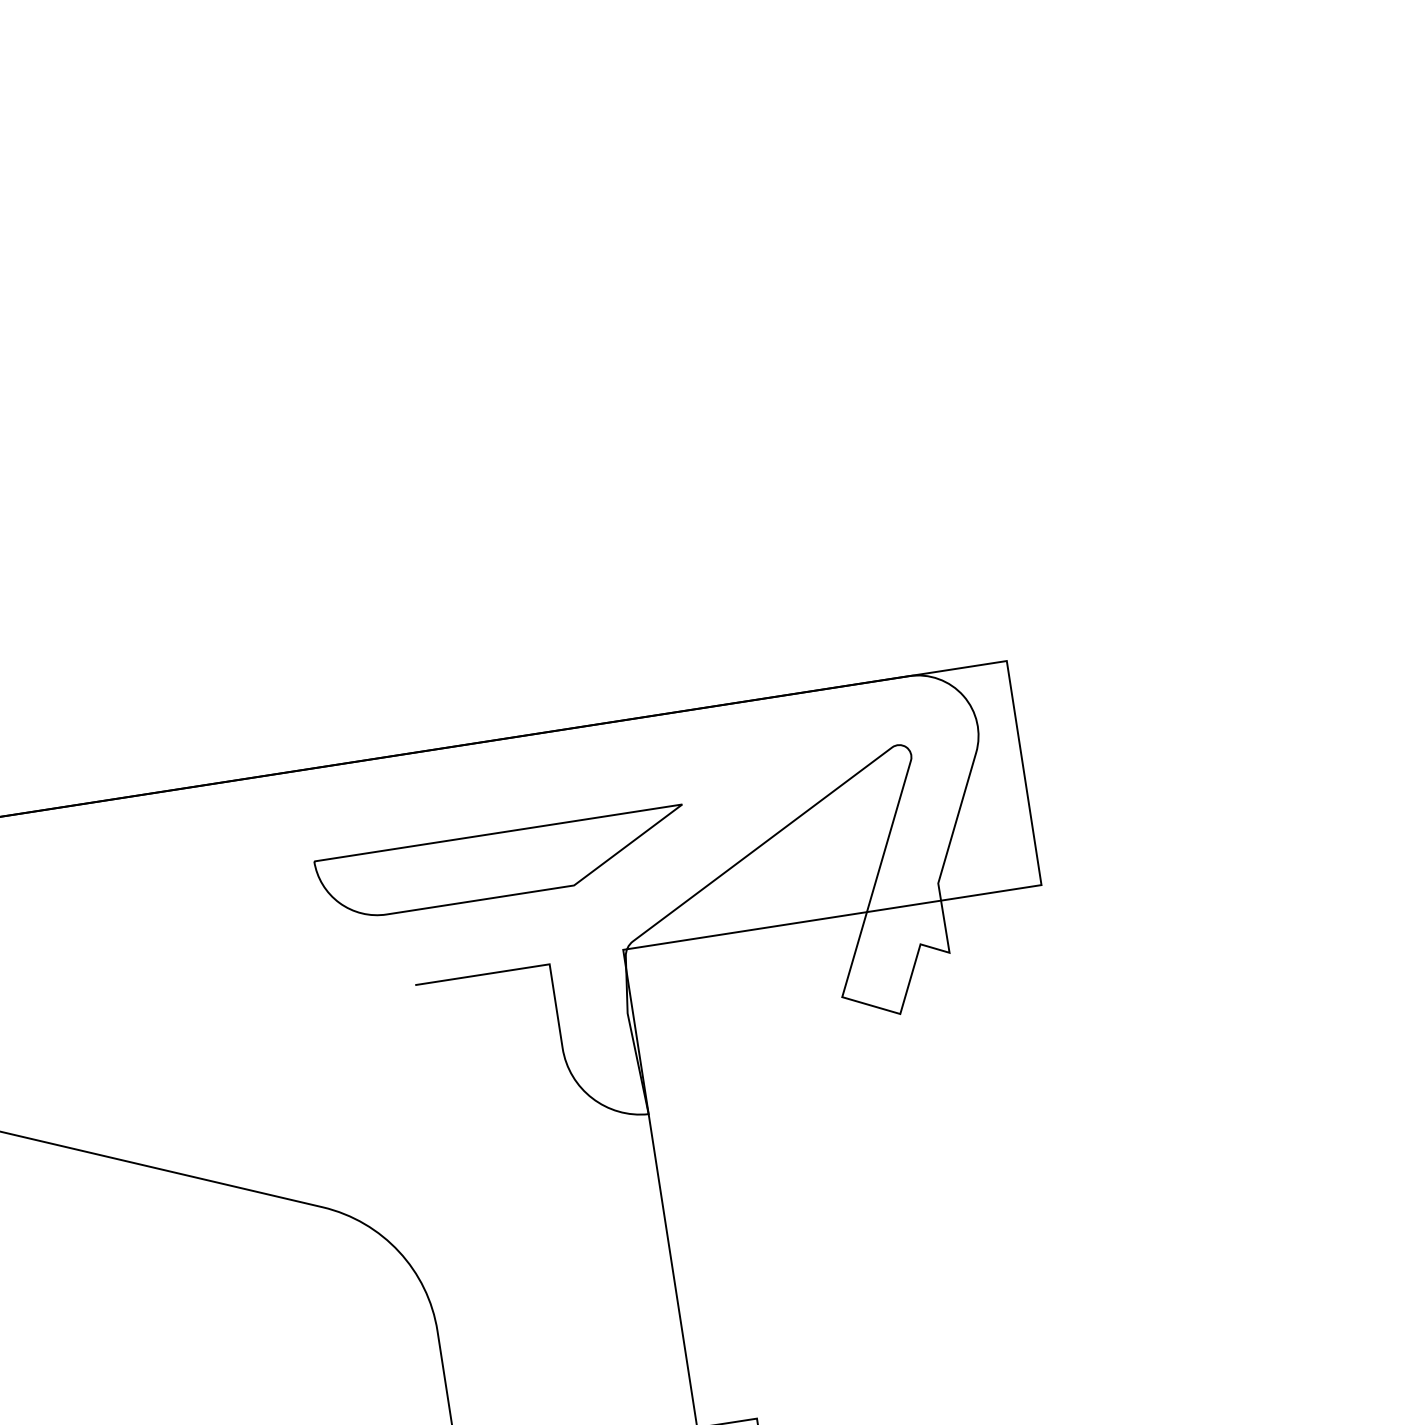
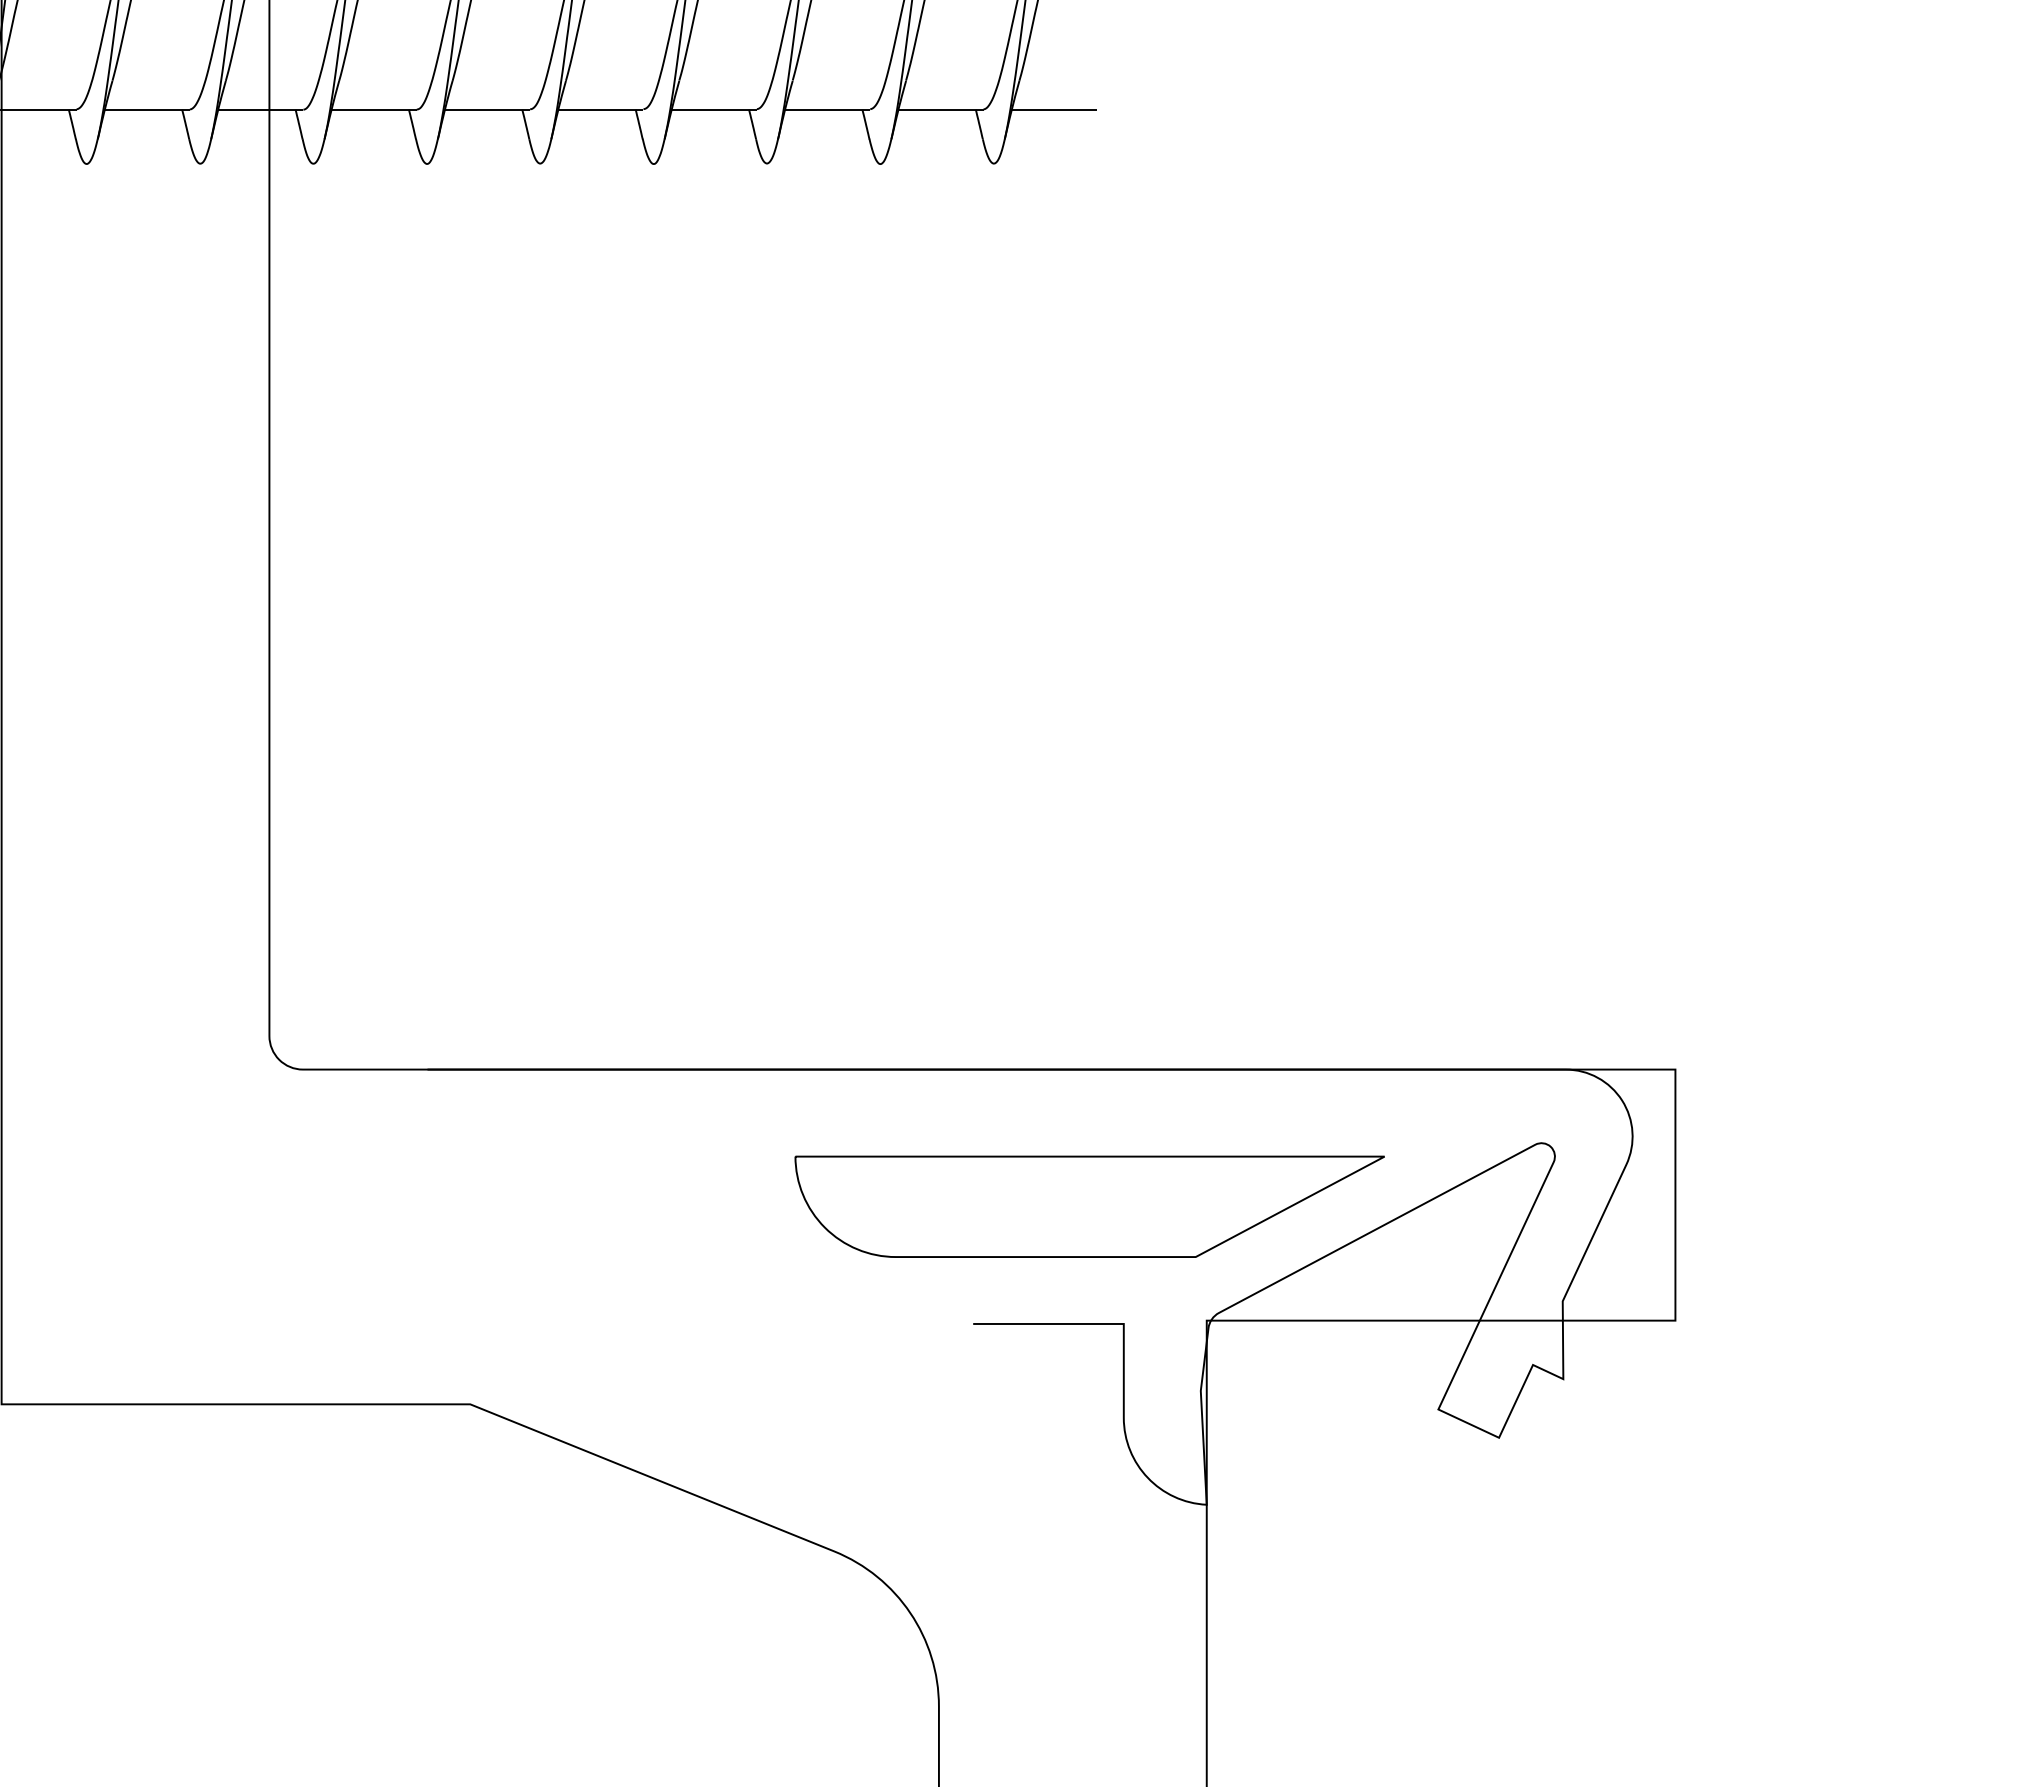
part: (502, 864) -> (1089, 1206), size x1.43

